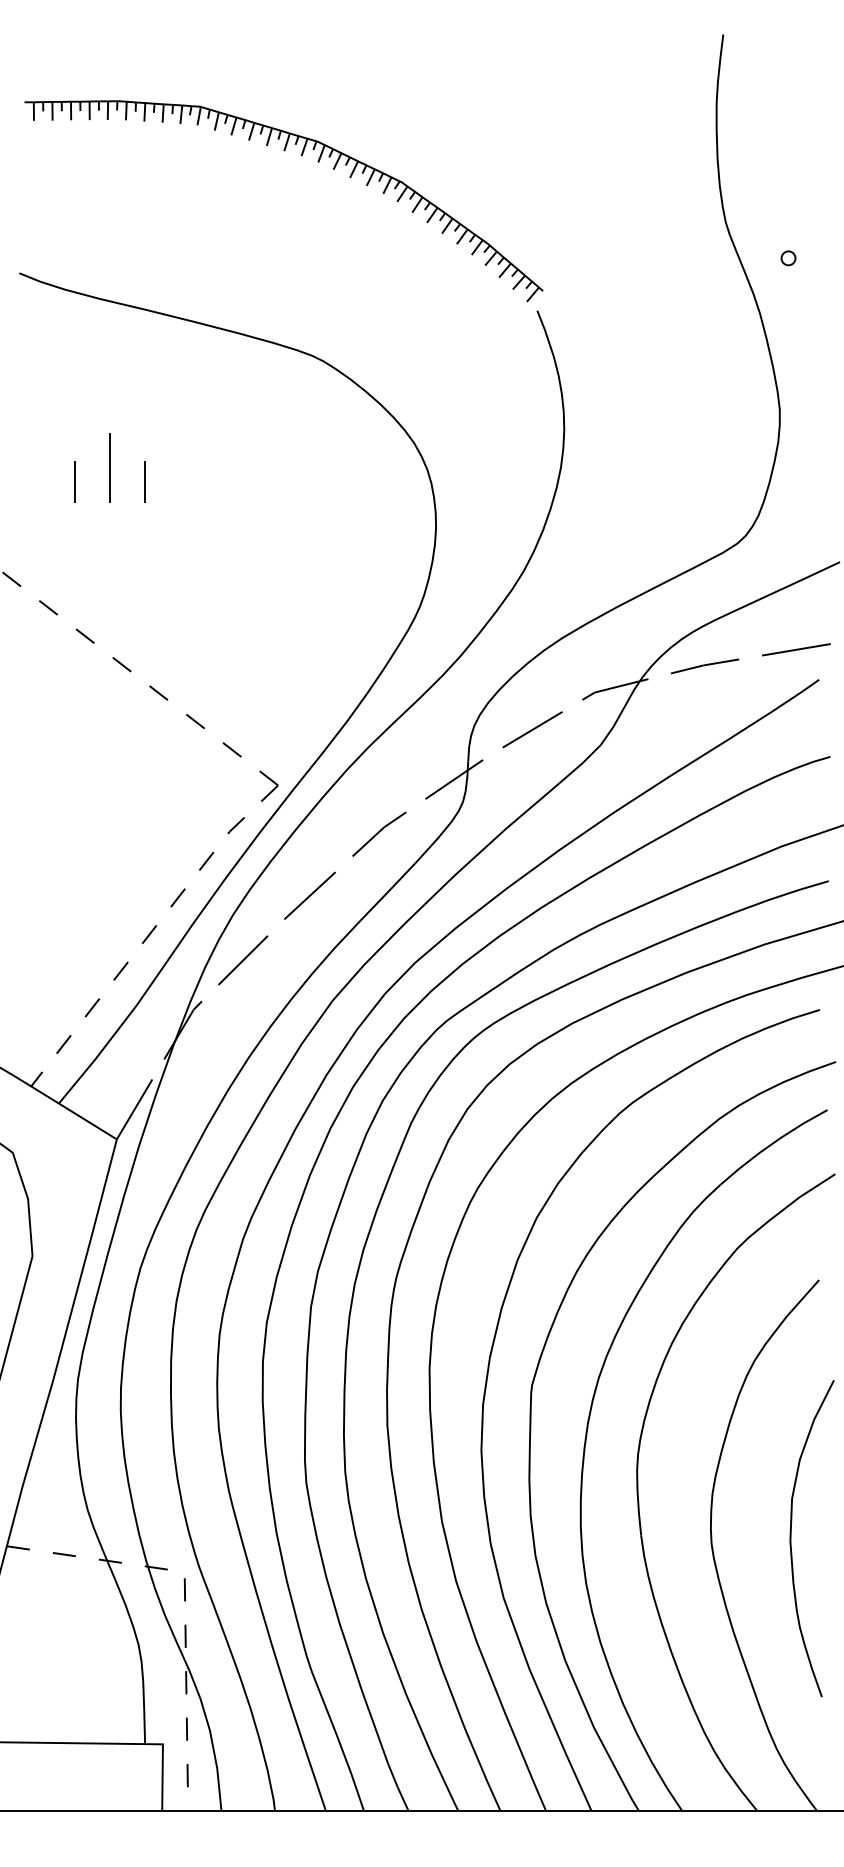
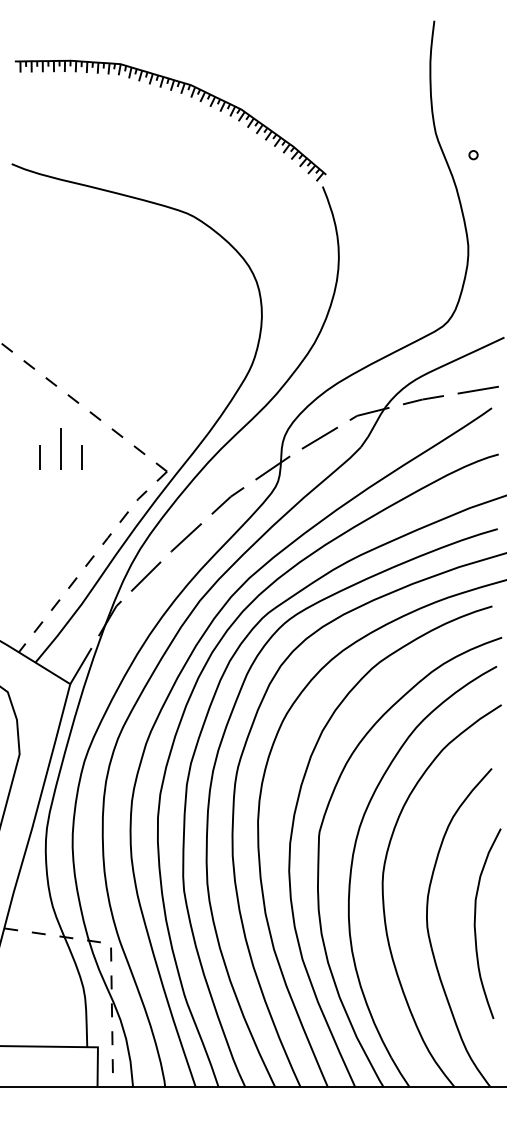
part: (108, 467) -> (60, 448), moved

